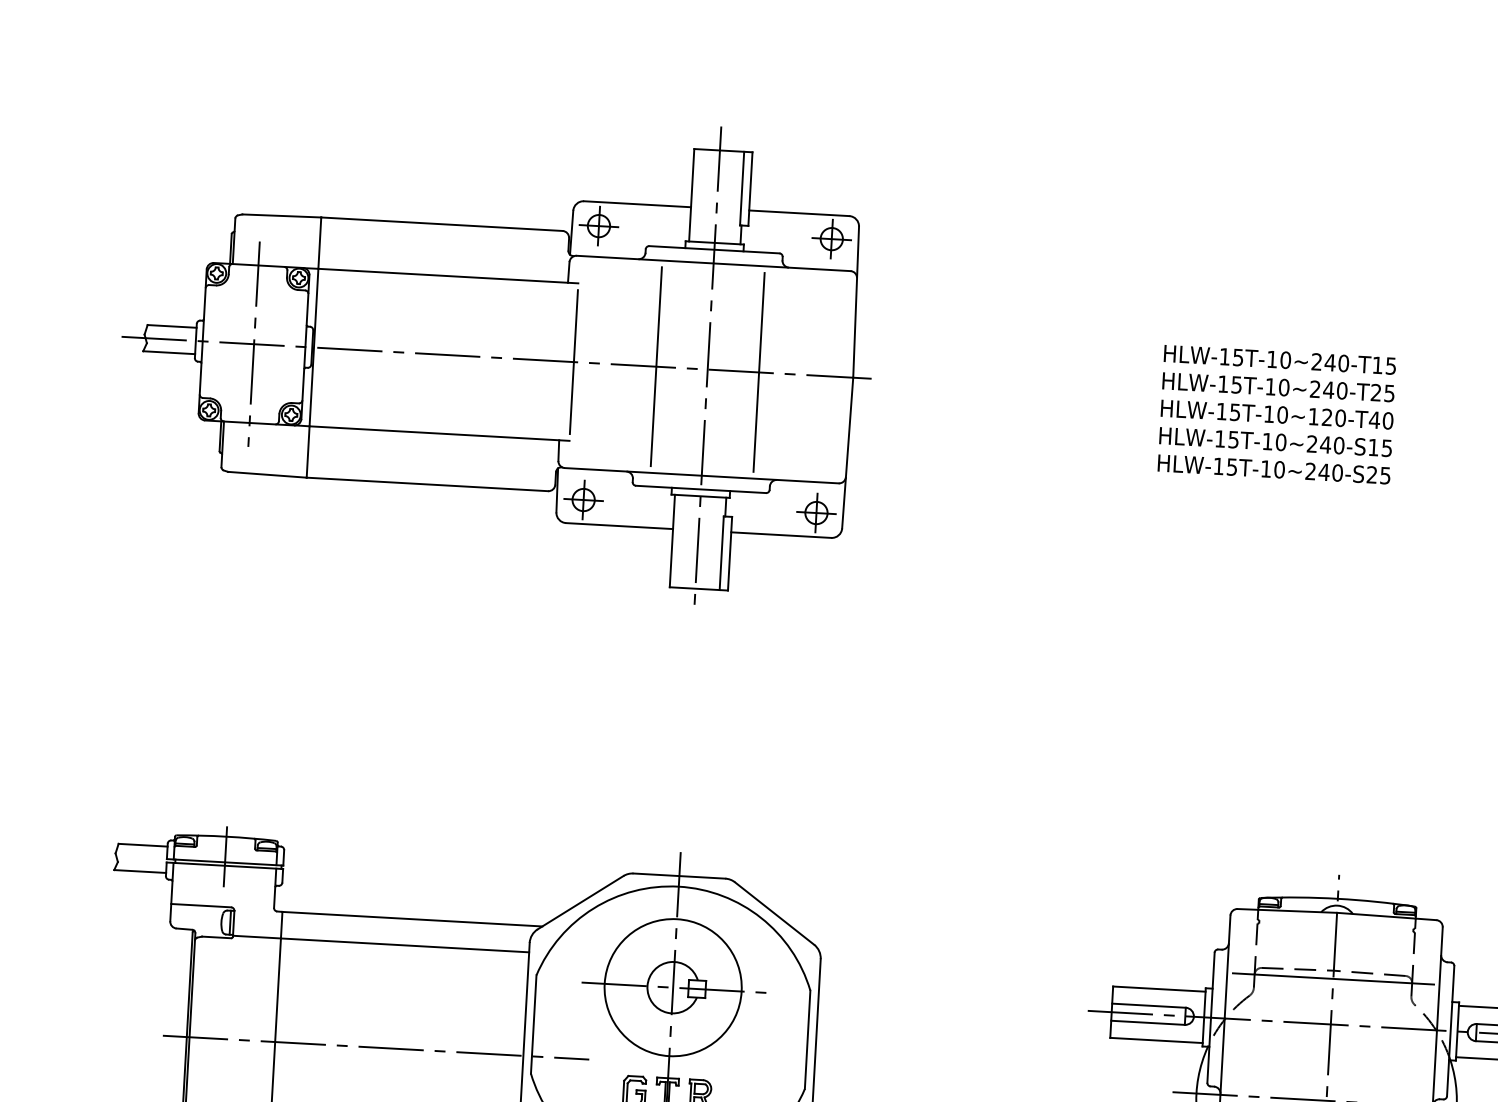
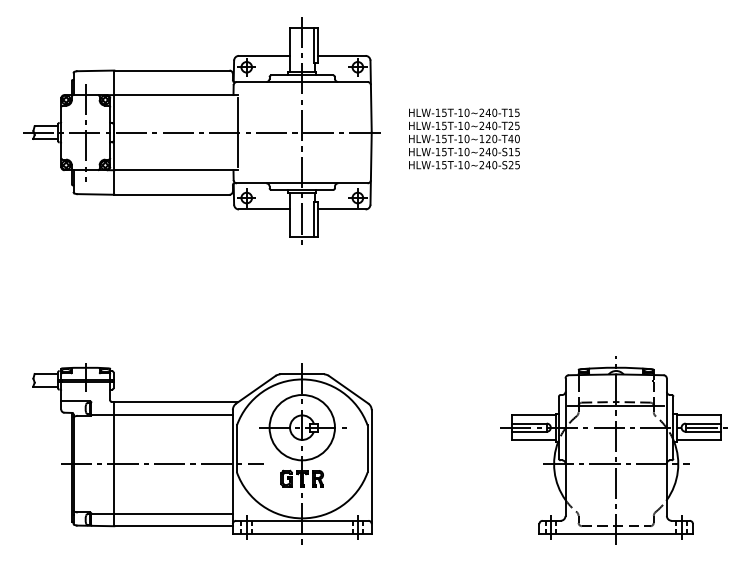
line: (655, 366) -> (277, 132), removed
line: (758, 372) -> (326, 132), removed
text: (1277, 413) -> (464, 138), moved

